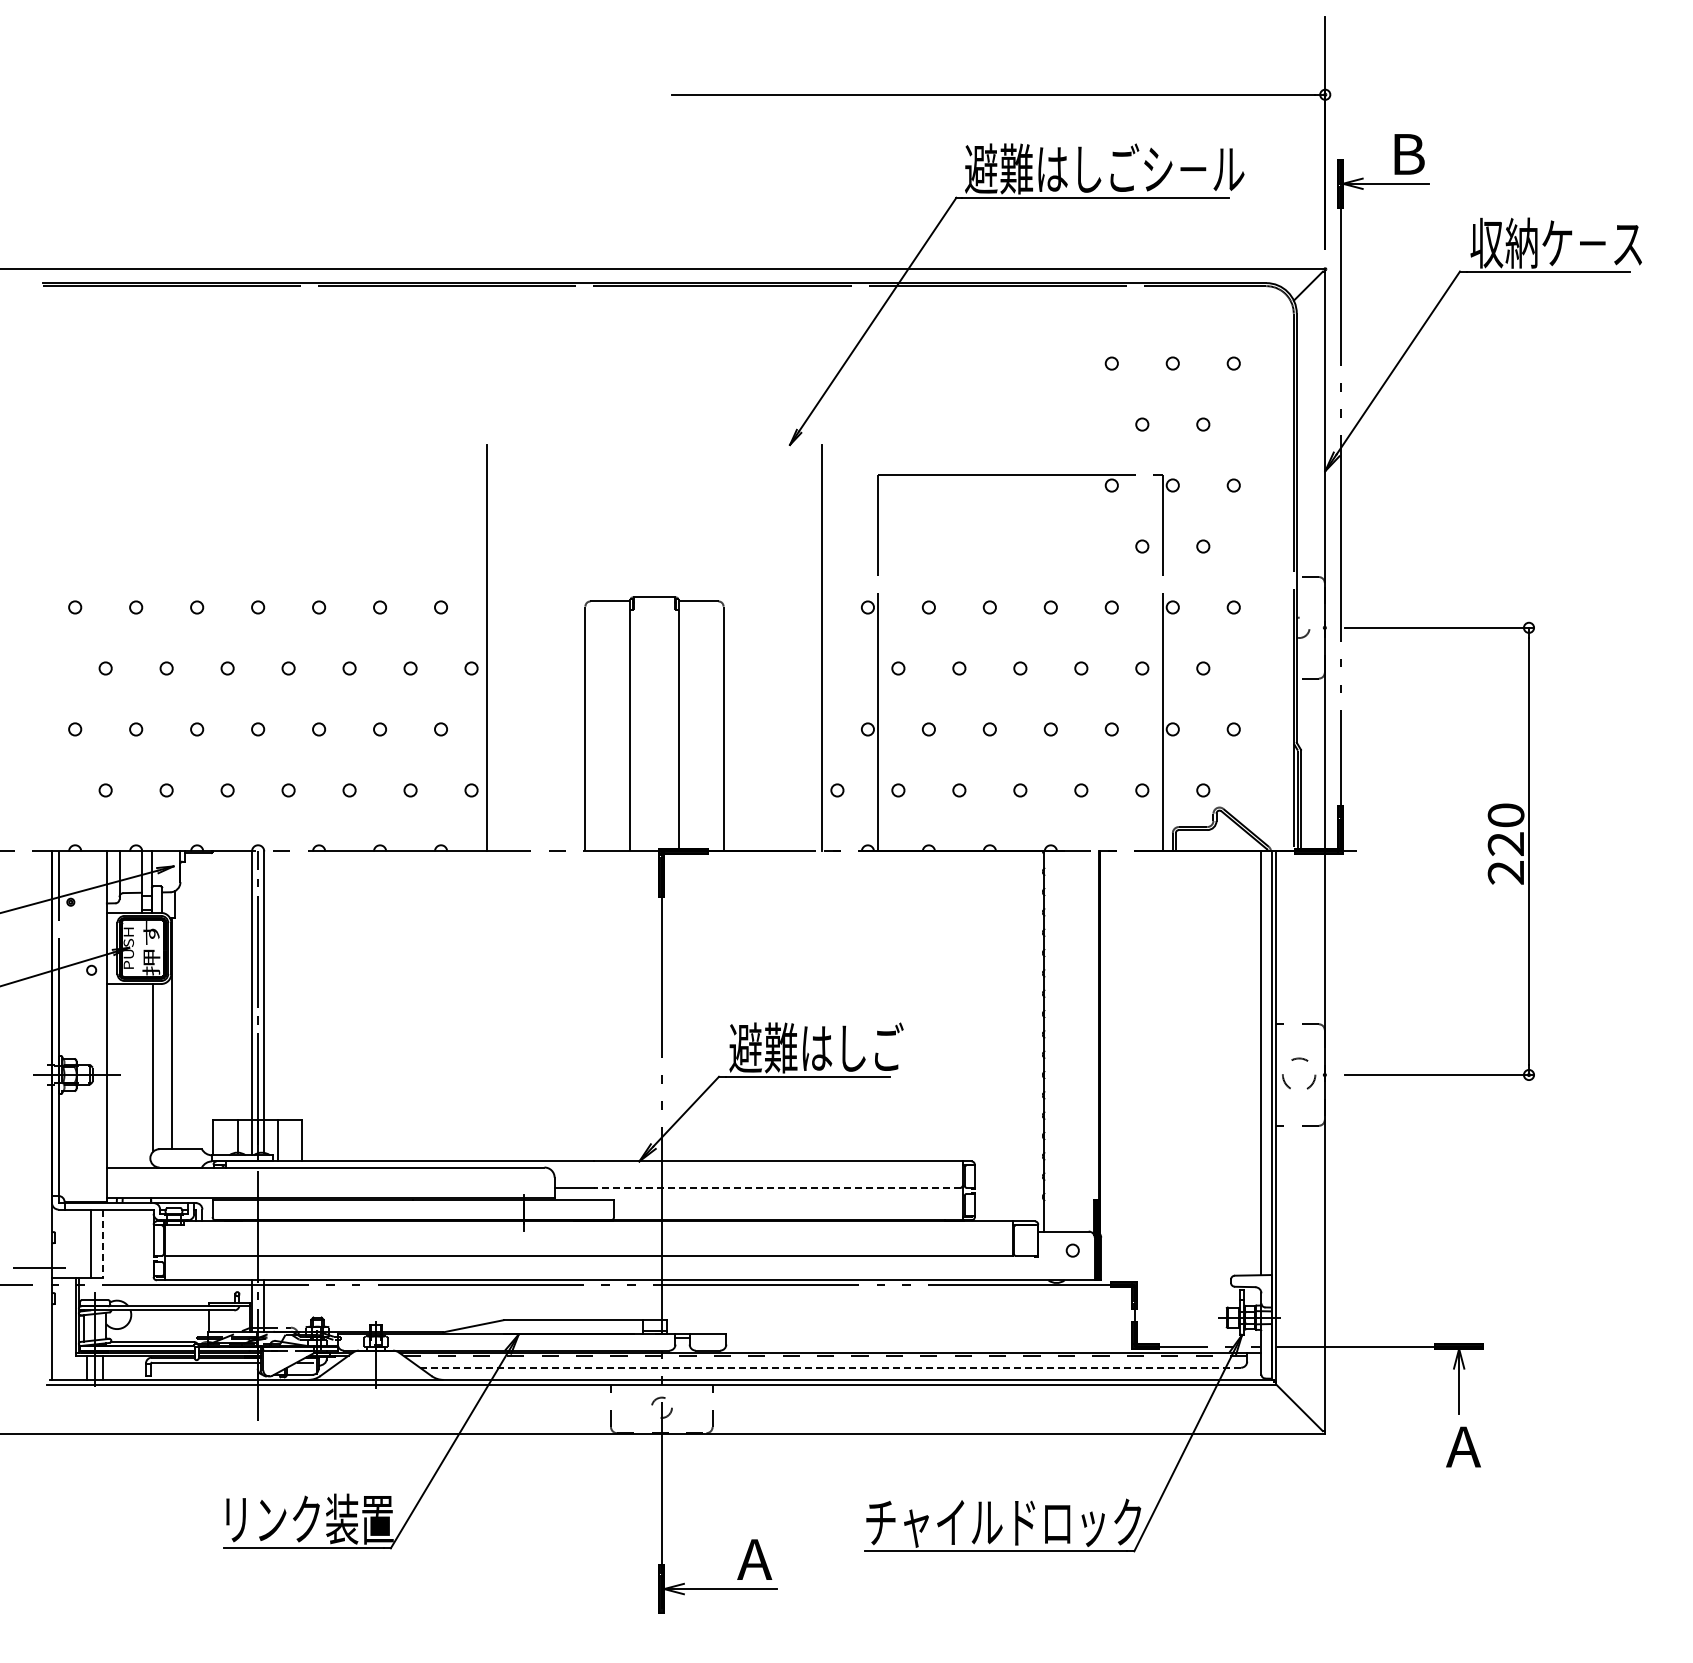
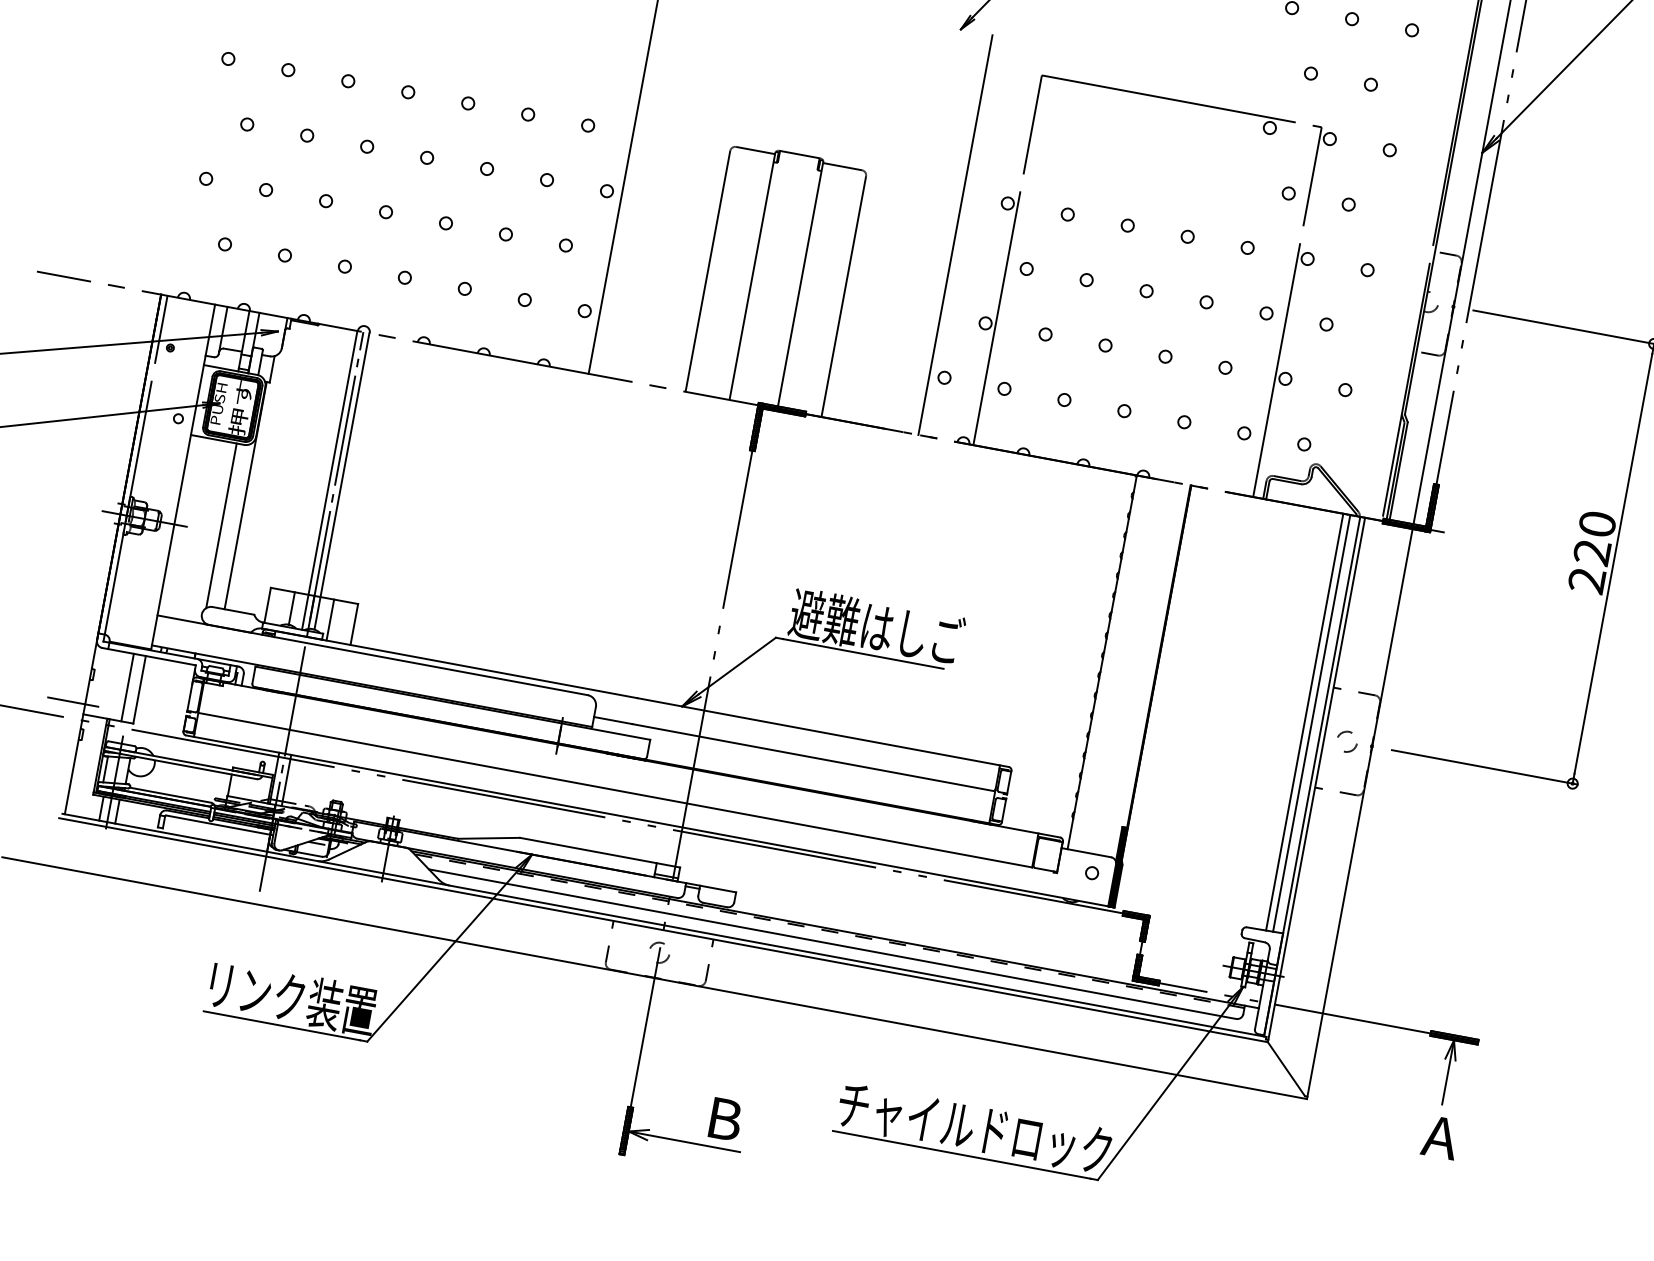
line: (1254, 1063) -> (1304, 722), added
circle: (1299, 1075) -> (1346, 742), size x0.62
line: (776, 1187) -> (812, 757), dashed -> solid
line: (102, 1244) -> (139, 690), dashed -> solid
line: (830, 1367) -> (832, 943), dashed -> solid
text: (754, 1559) -> (722, 1118), A -> B

